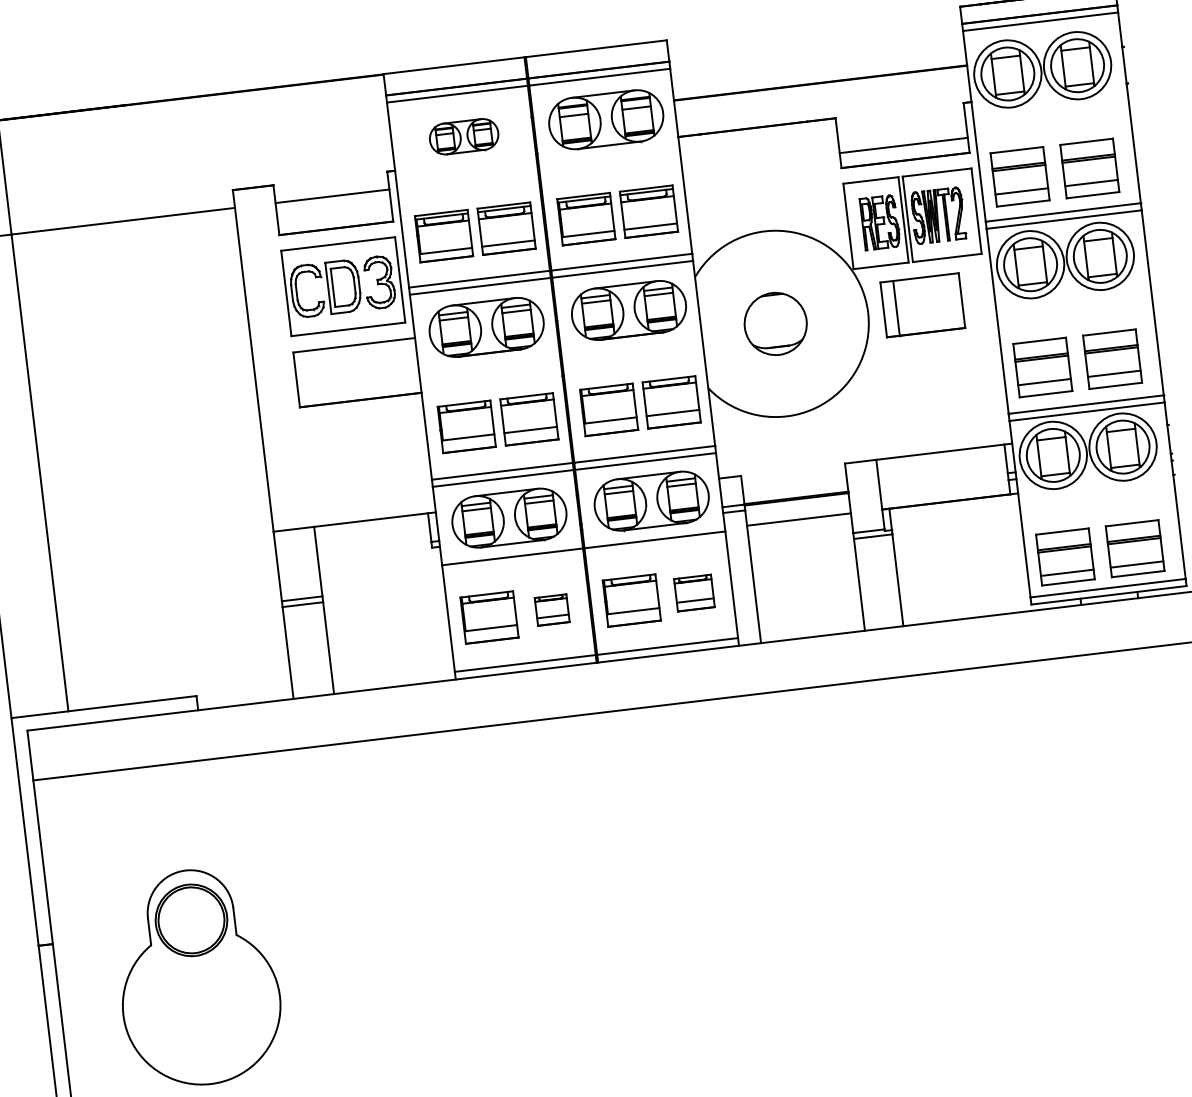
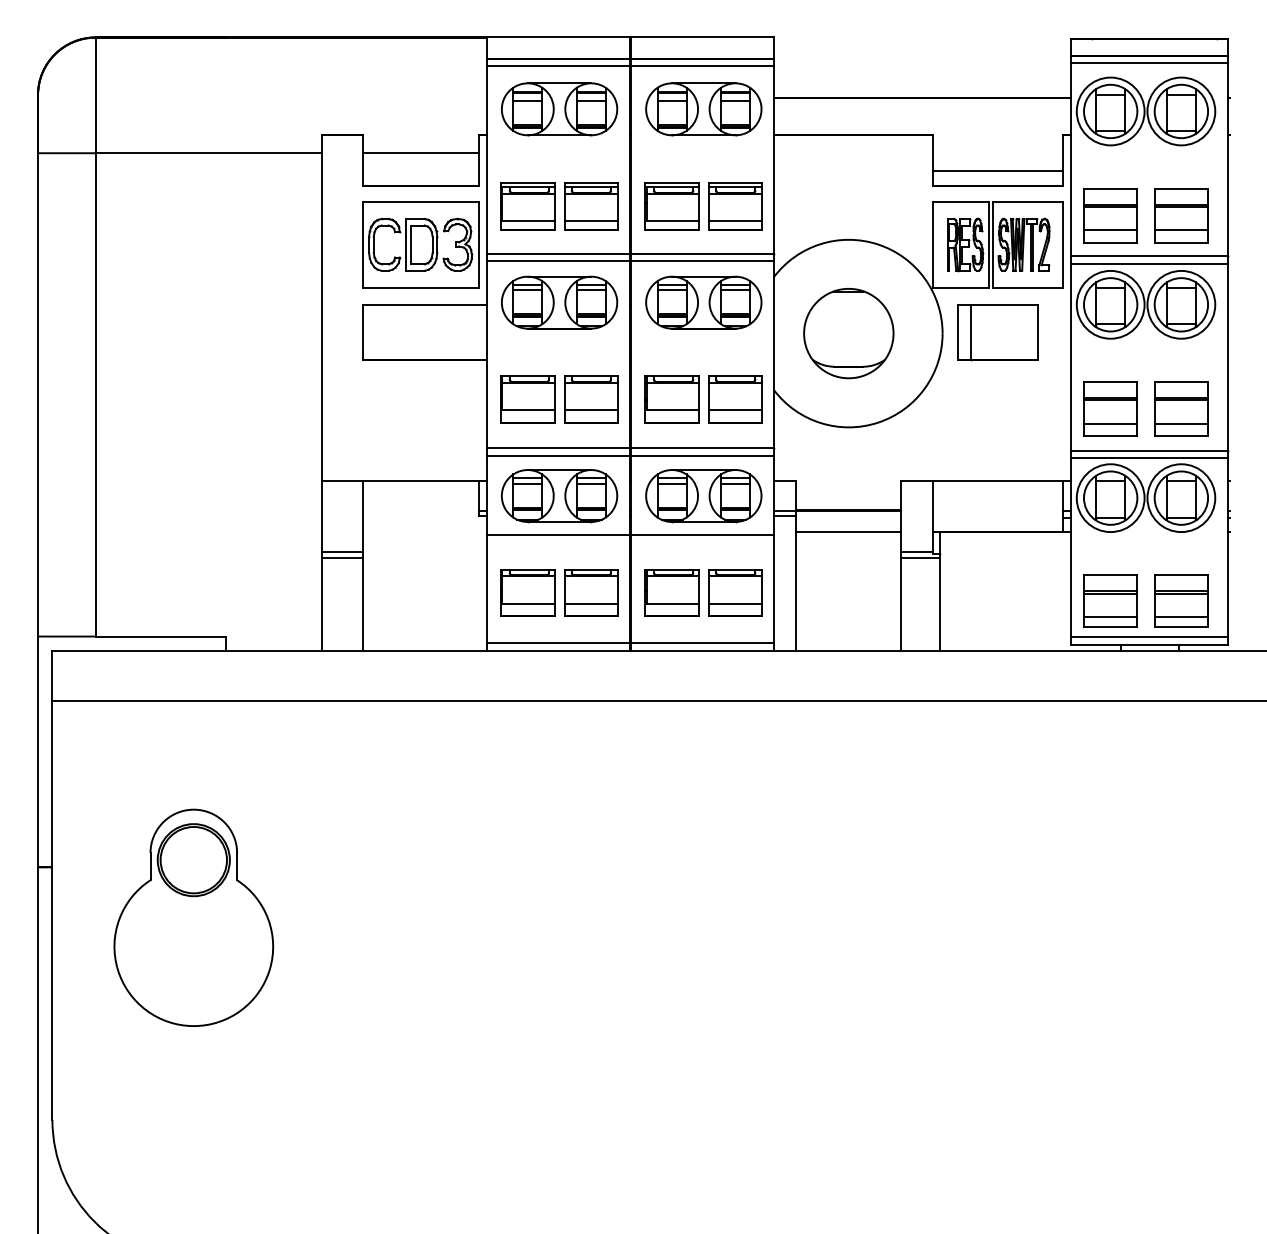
part: (463, 136) -> (559, 109), size x1.67
part: (775, 323) -> (848, 333), size x1.43
part: (694, 592) -> (735, 592), size x1.43
part: (552, 609) -> (591, 592), size x1.67

